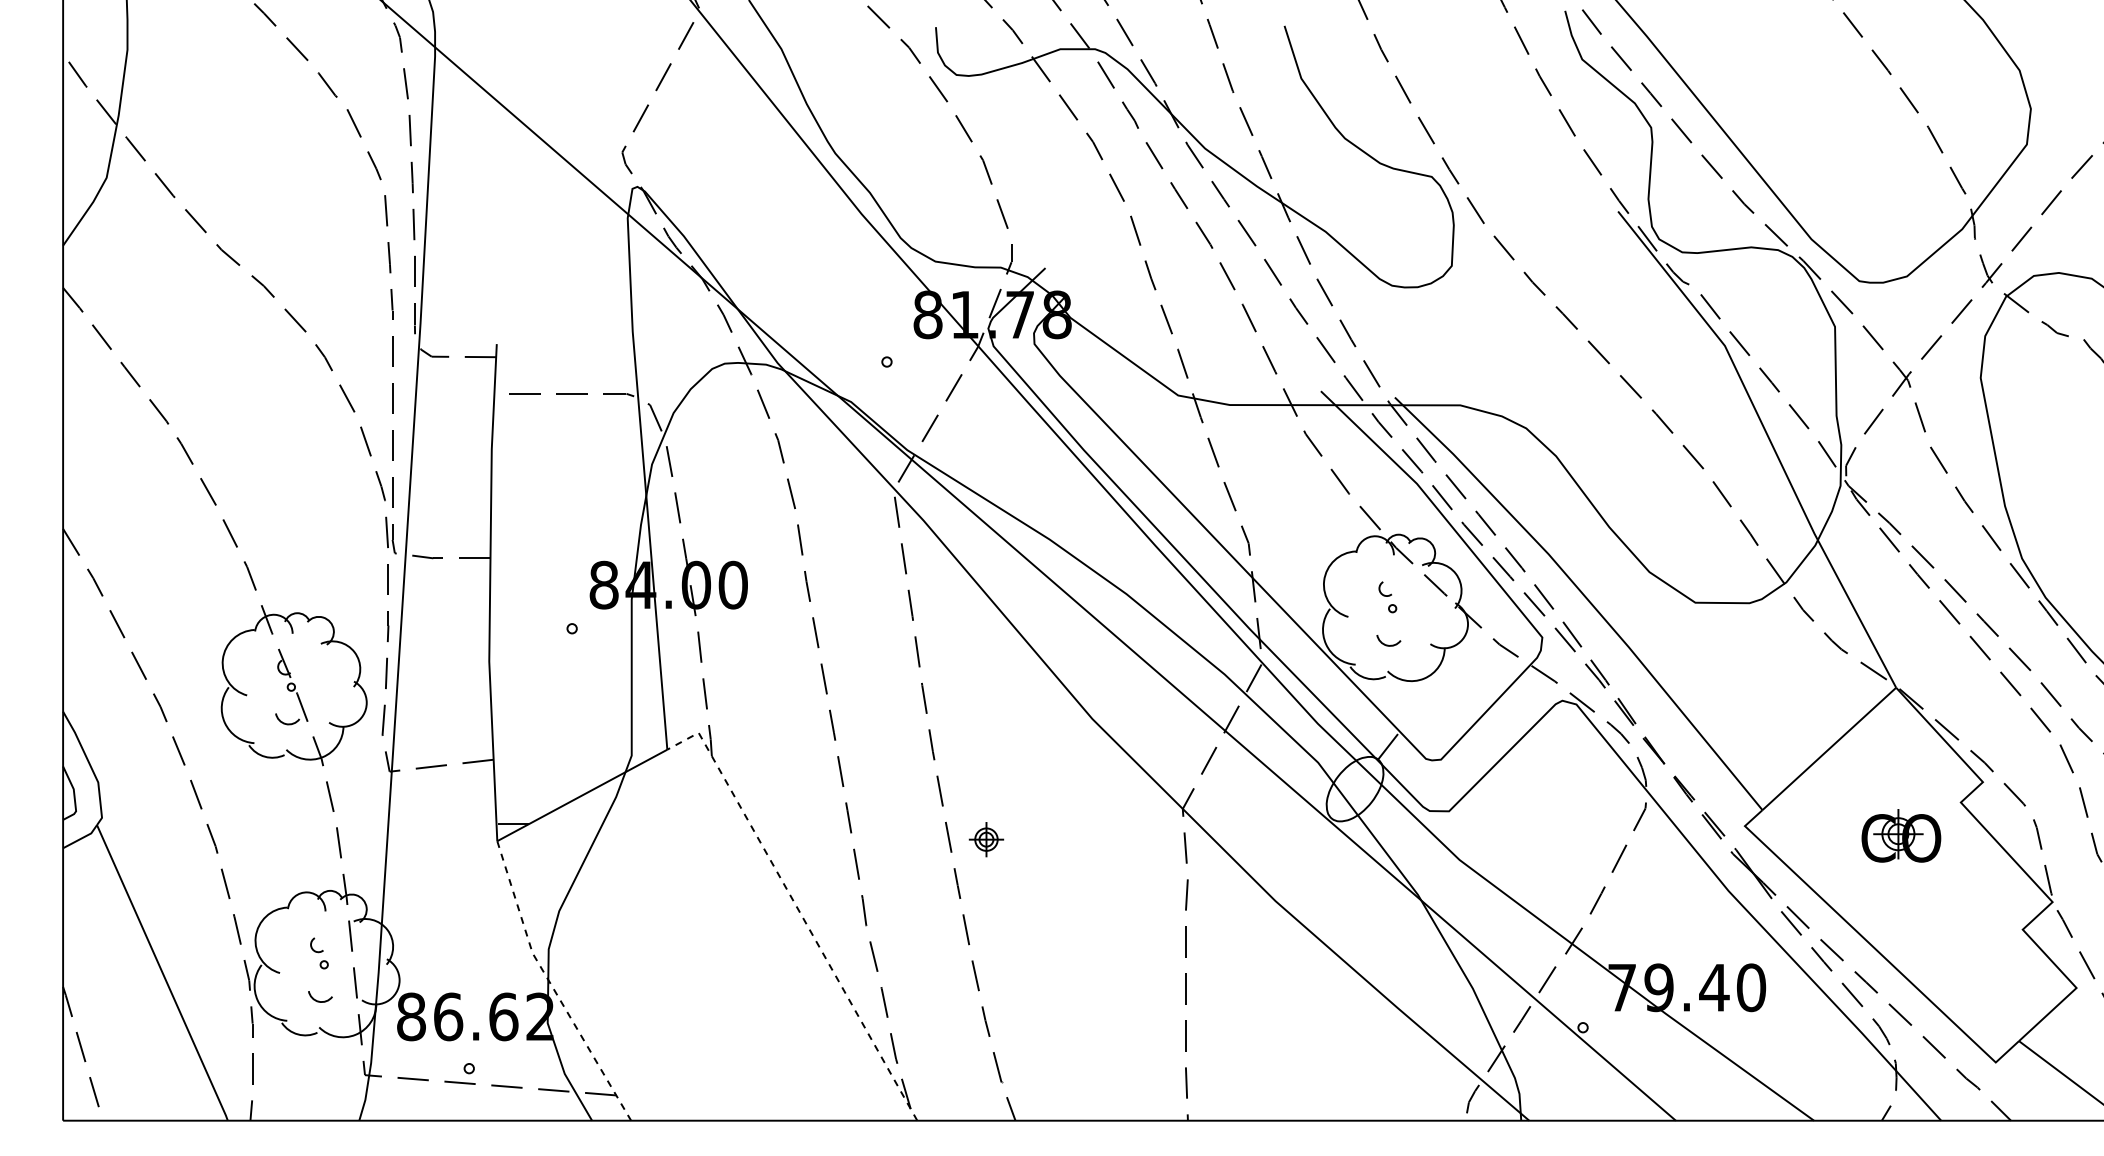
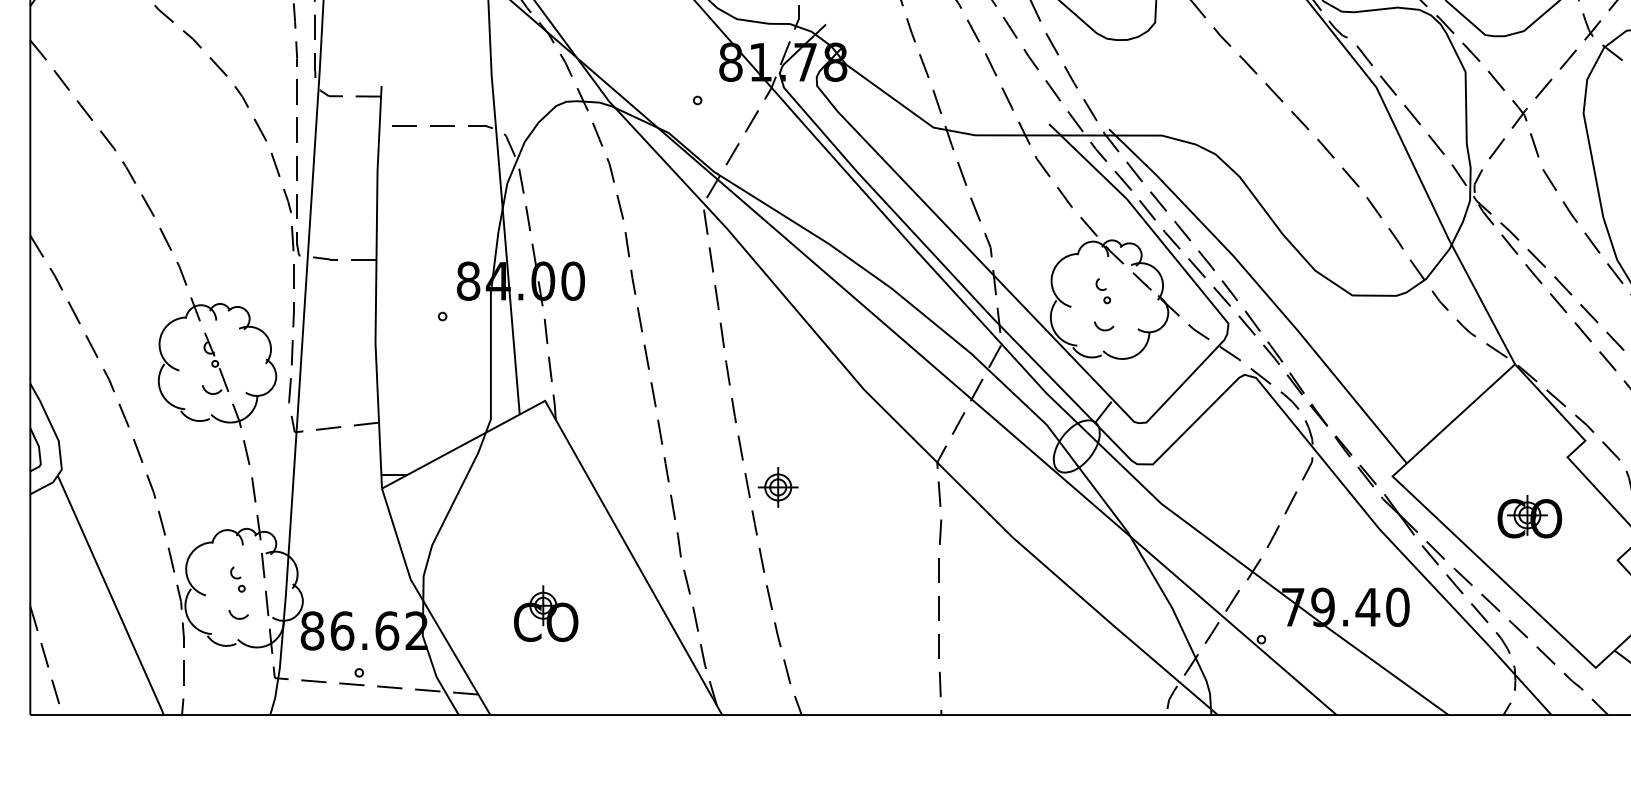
part: (1901, 835) -> (1529, 516), moved
part: (986, 839) -> (778, 487), size x1.43
line: (798, 910) -> (625, 544), dashed -> solid
line: (551, 985) -> (425, 605), dashed -> solid
part: (699, 995) -> (545, 613), added

